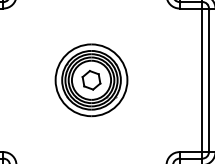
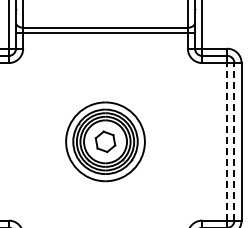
line: (202, 80) -> (227, 141), solid -> dashed
line: (209, 80) -> (234, 141), solid -> dashed

